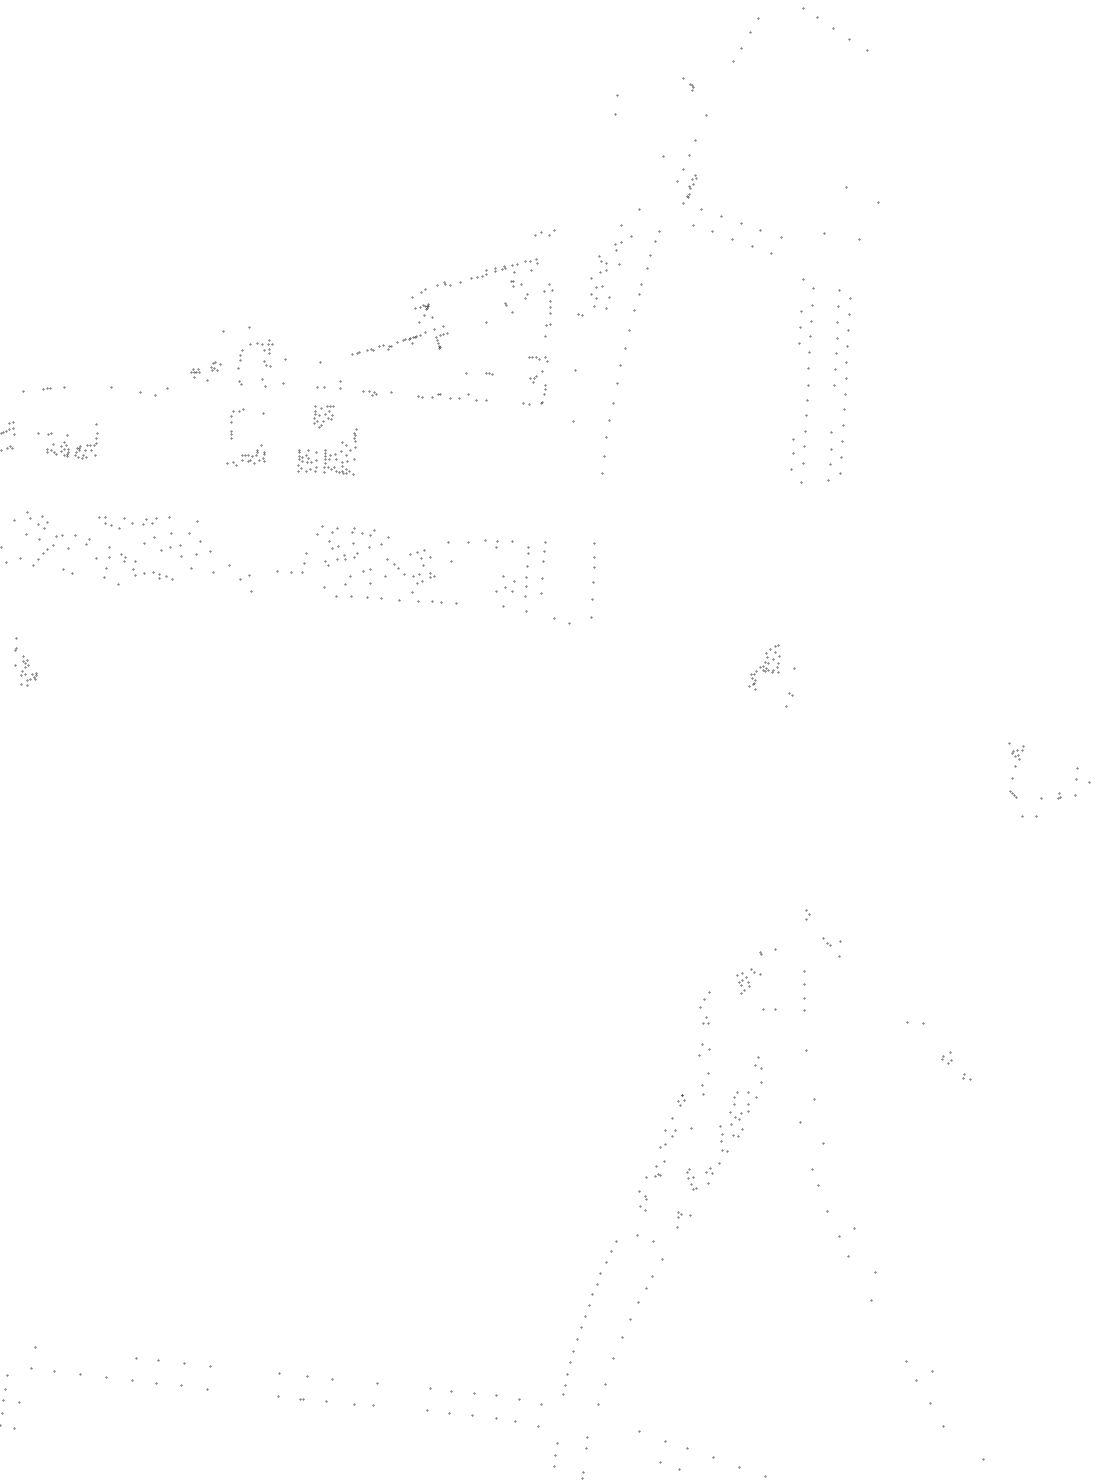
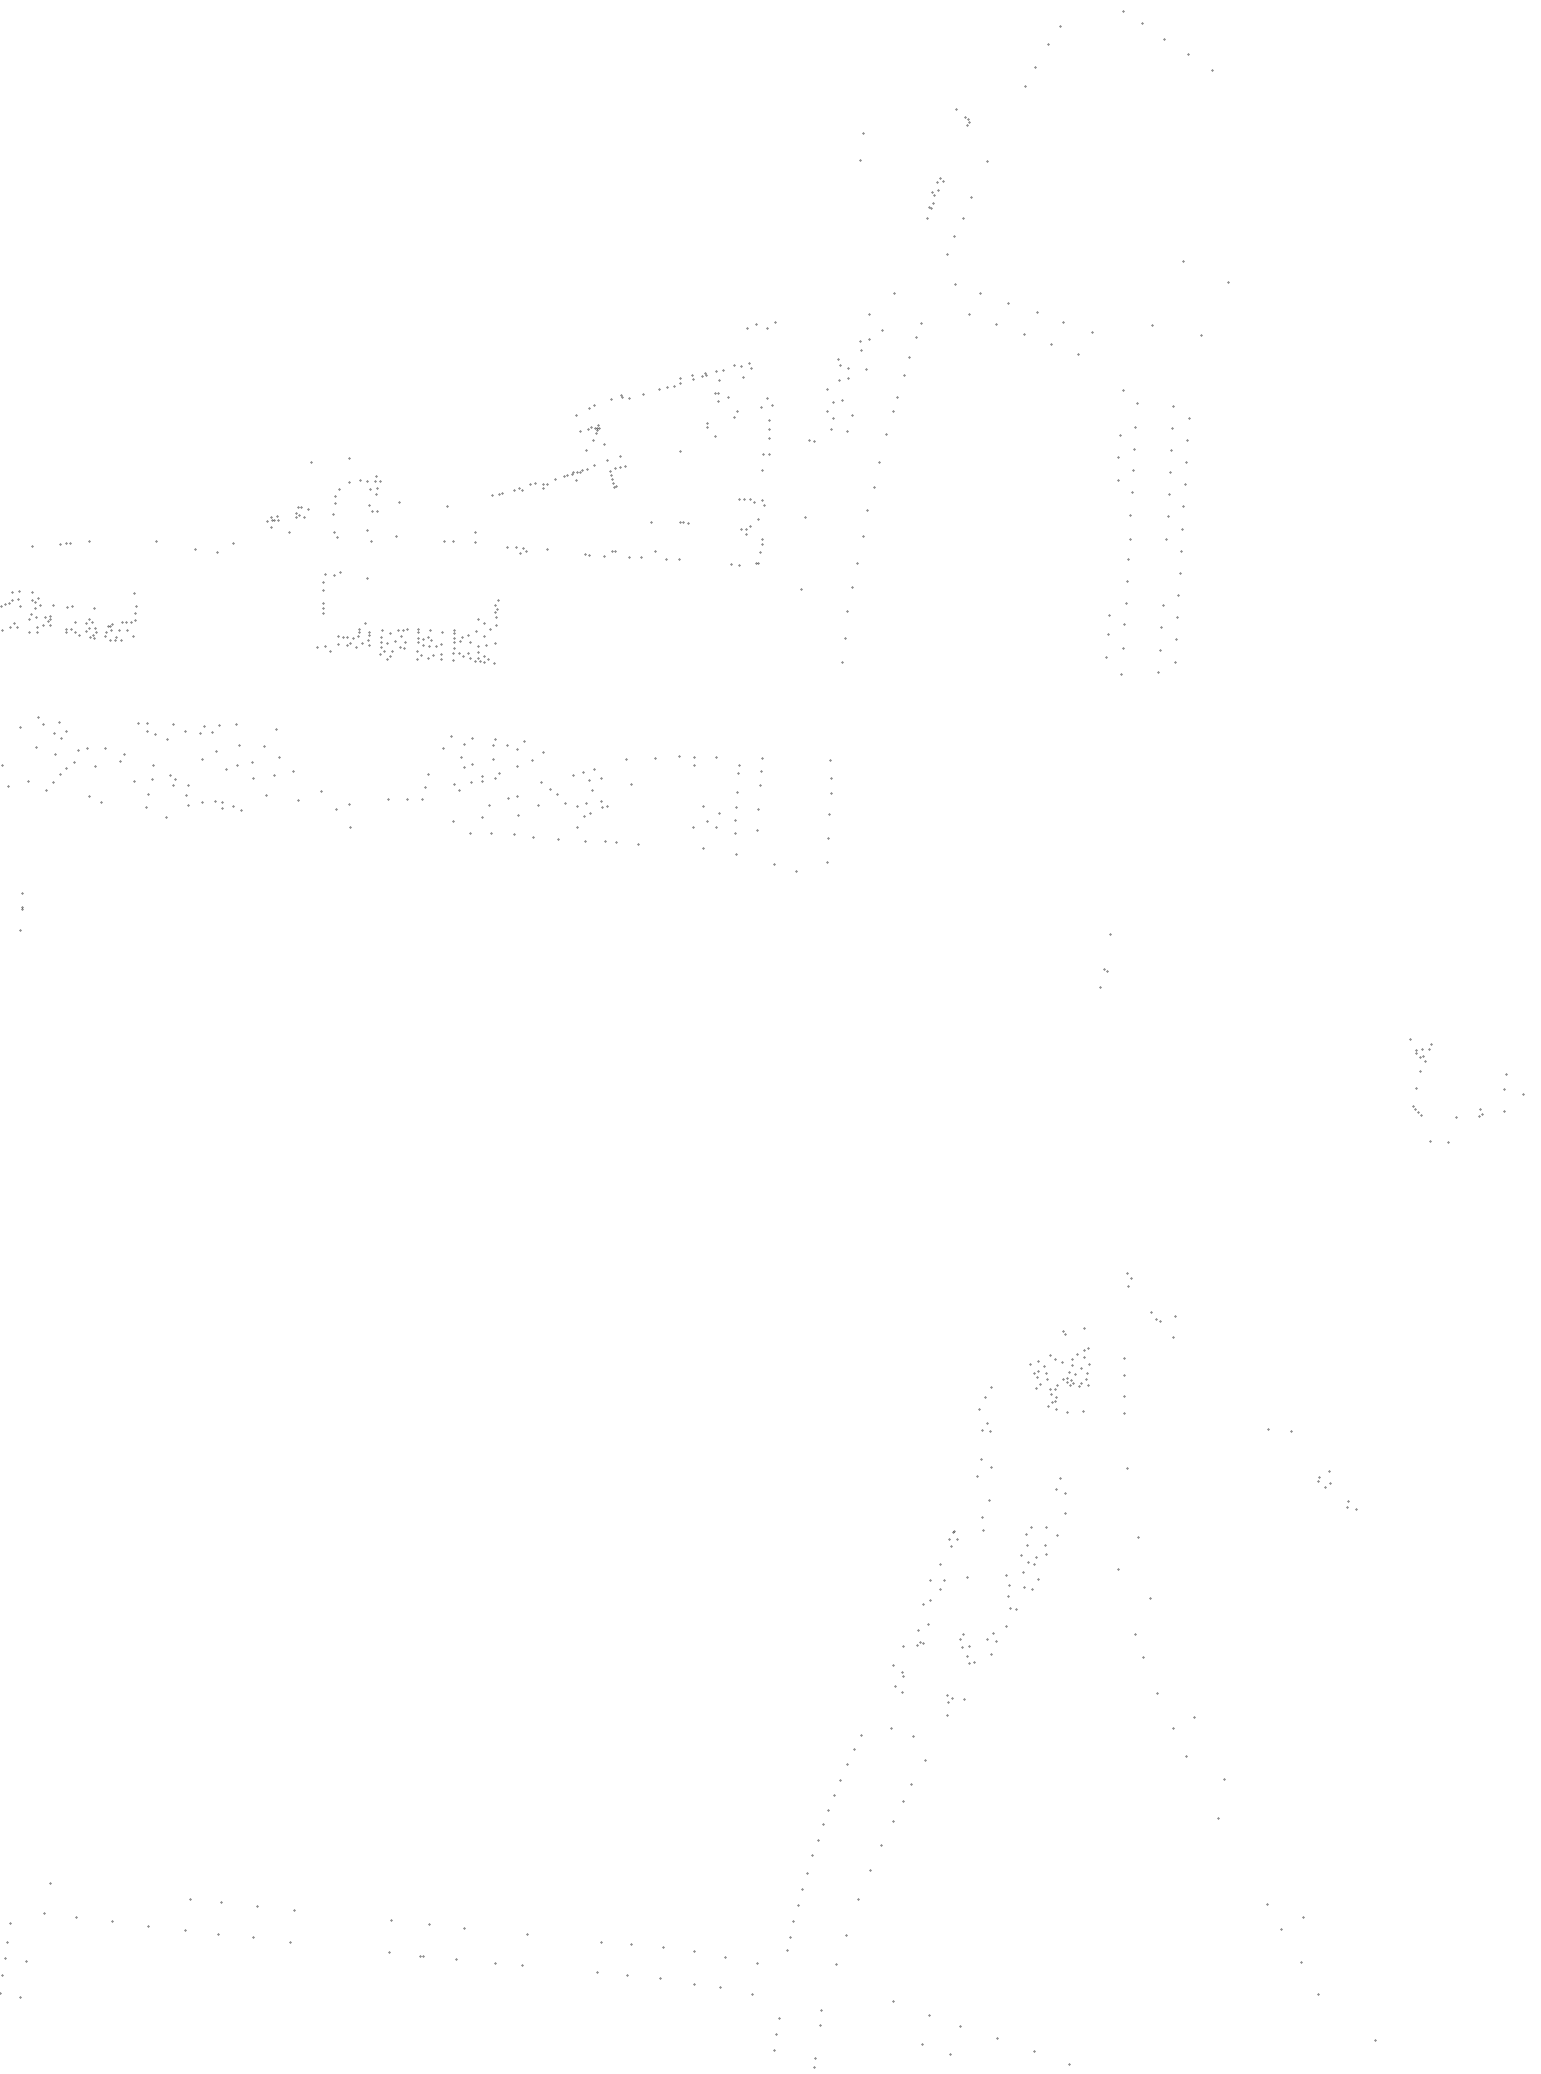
part: (691, 186) -> (936, 193), moved
part: (323, 416) -> (393, 644), moved
part: (764, 666) -> (1068, 1378), moved
part: (28, 670) -> (39, 612), moved

